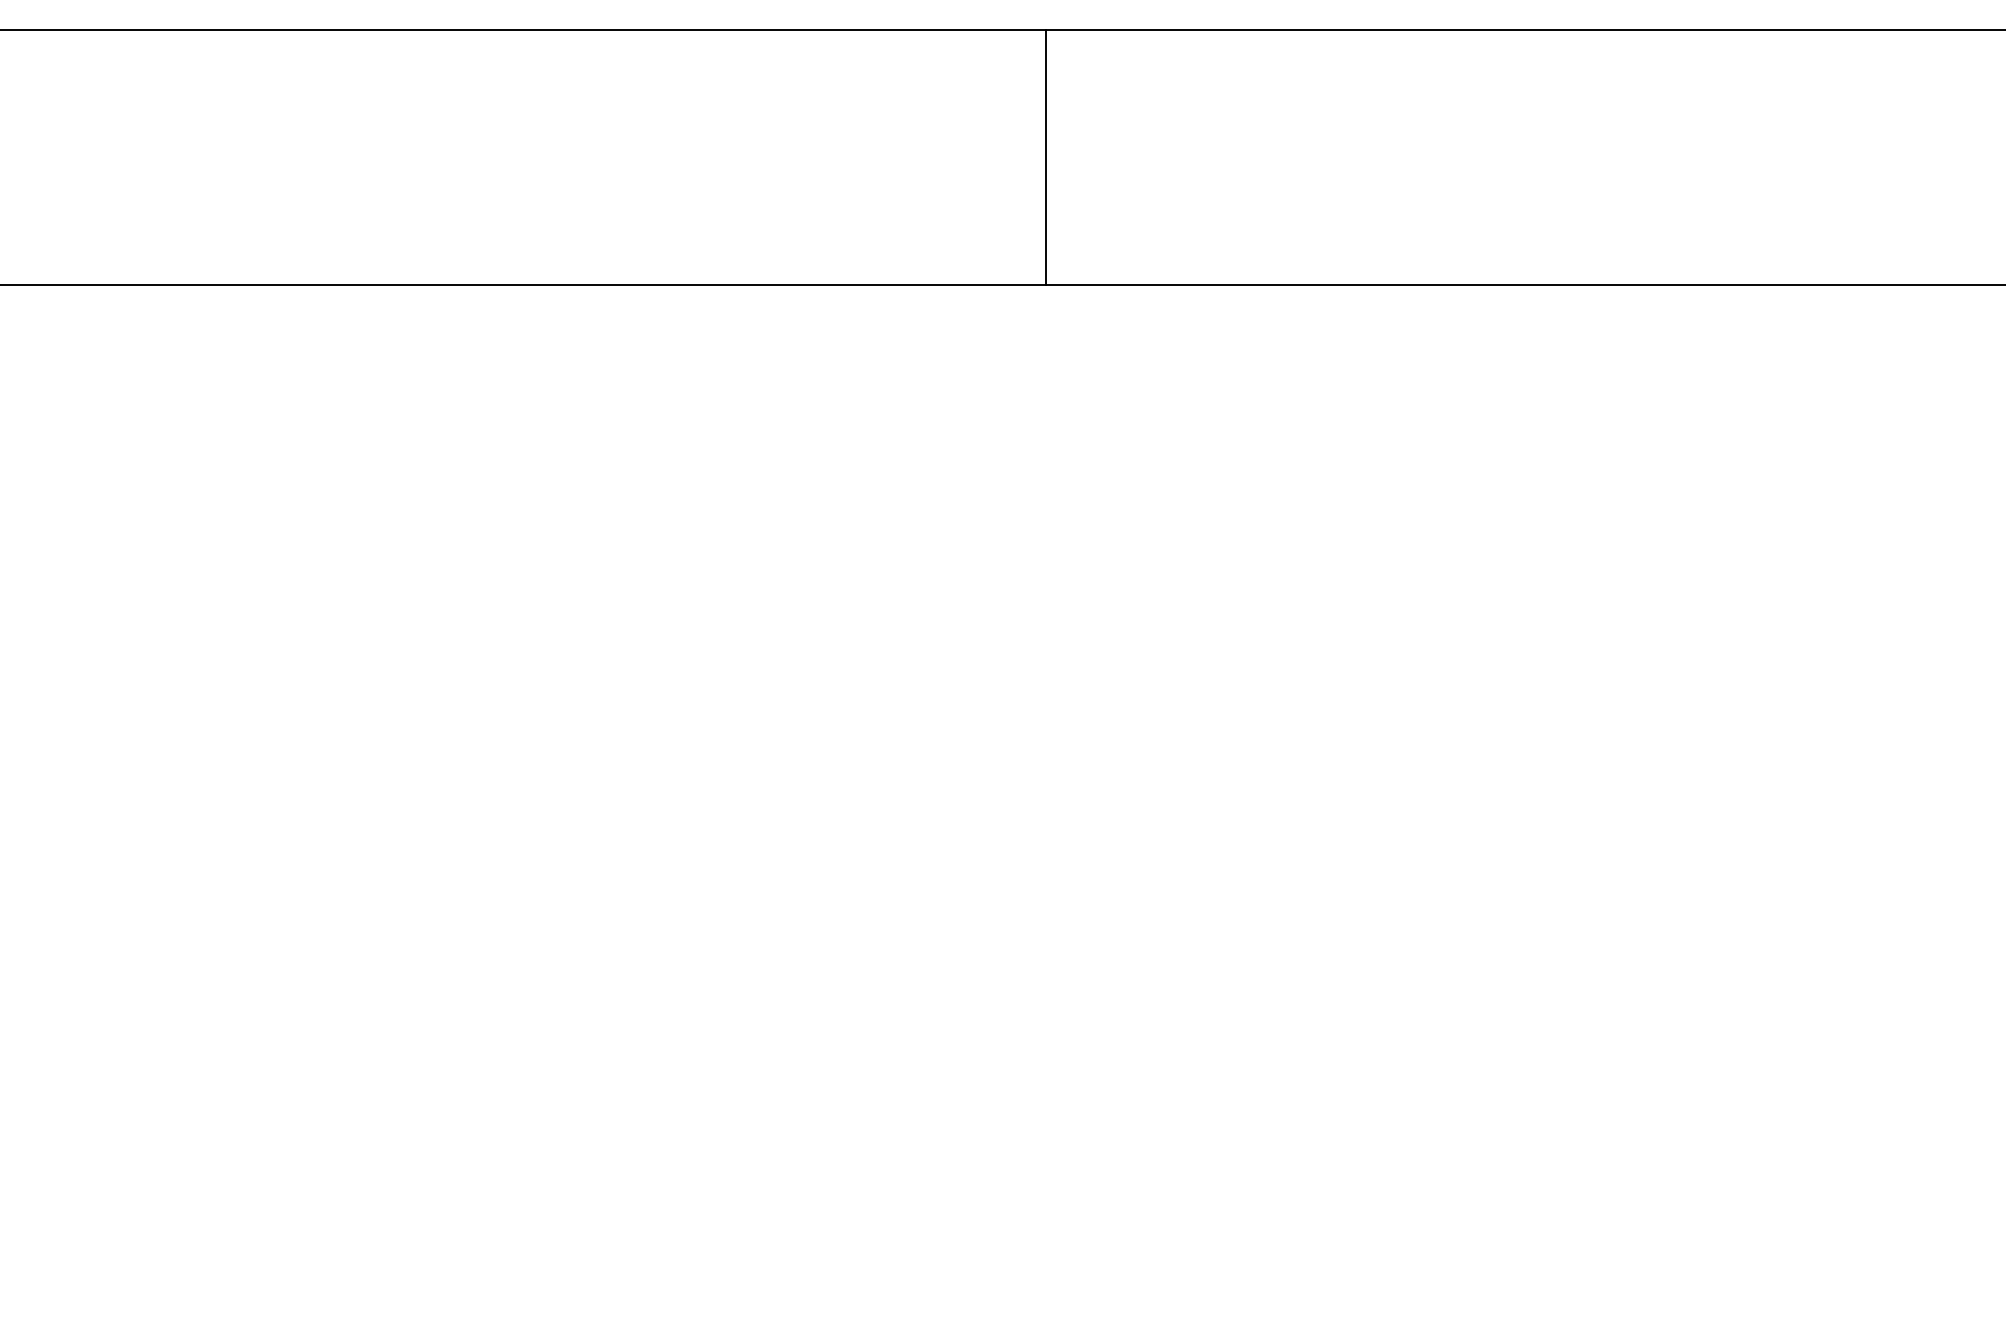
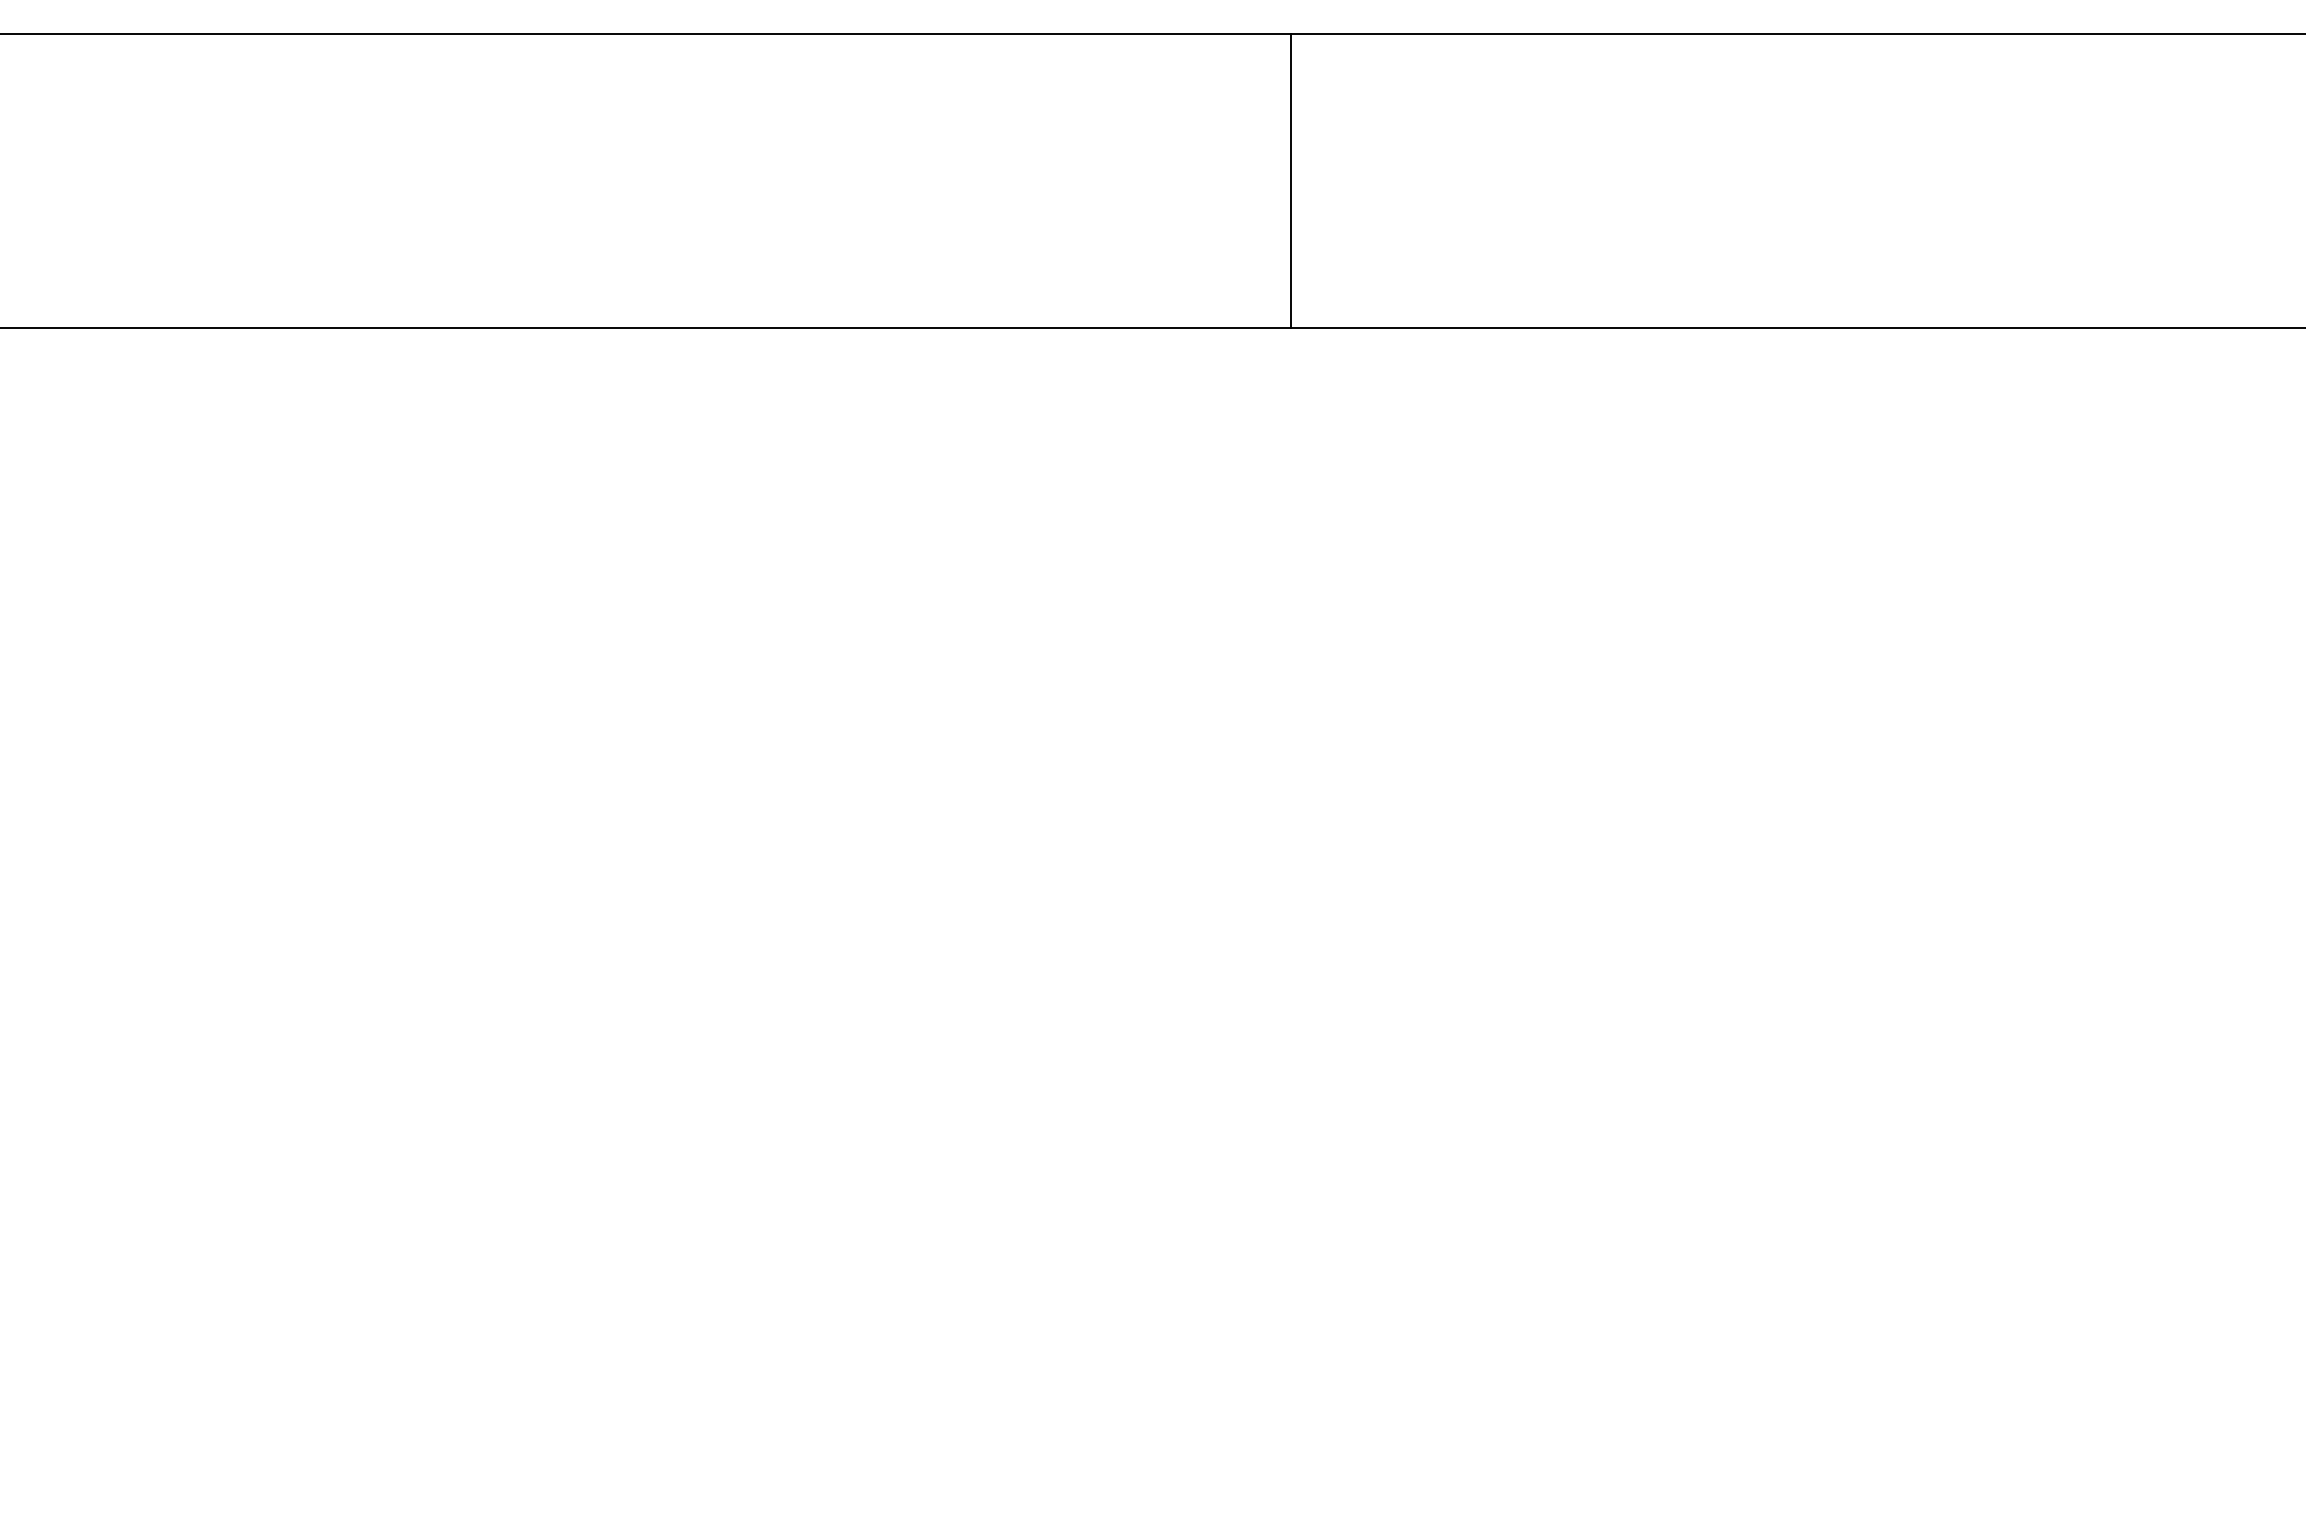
line: (1046, 156) -> (1291, 180), moved

